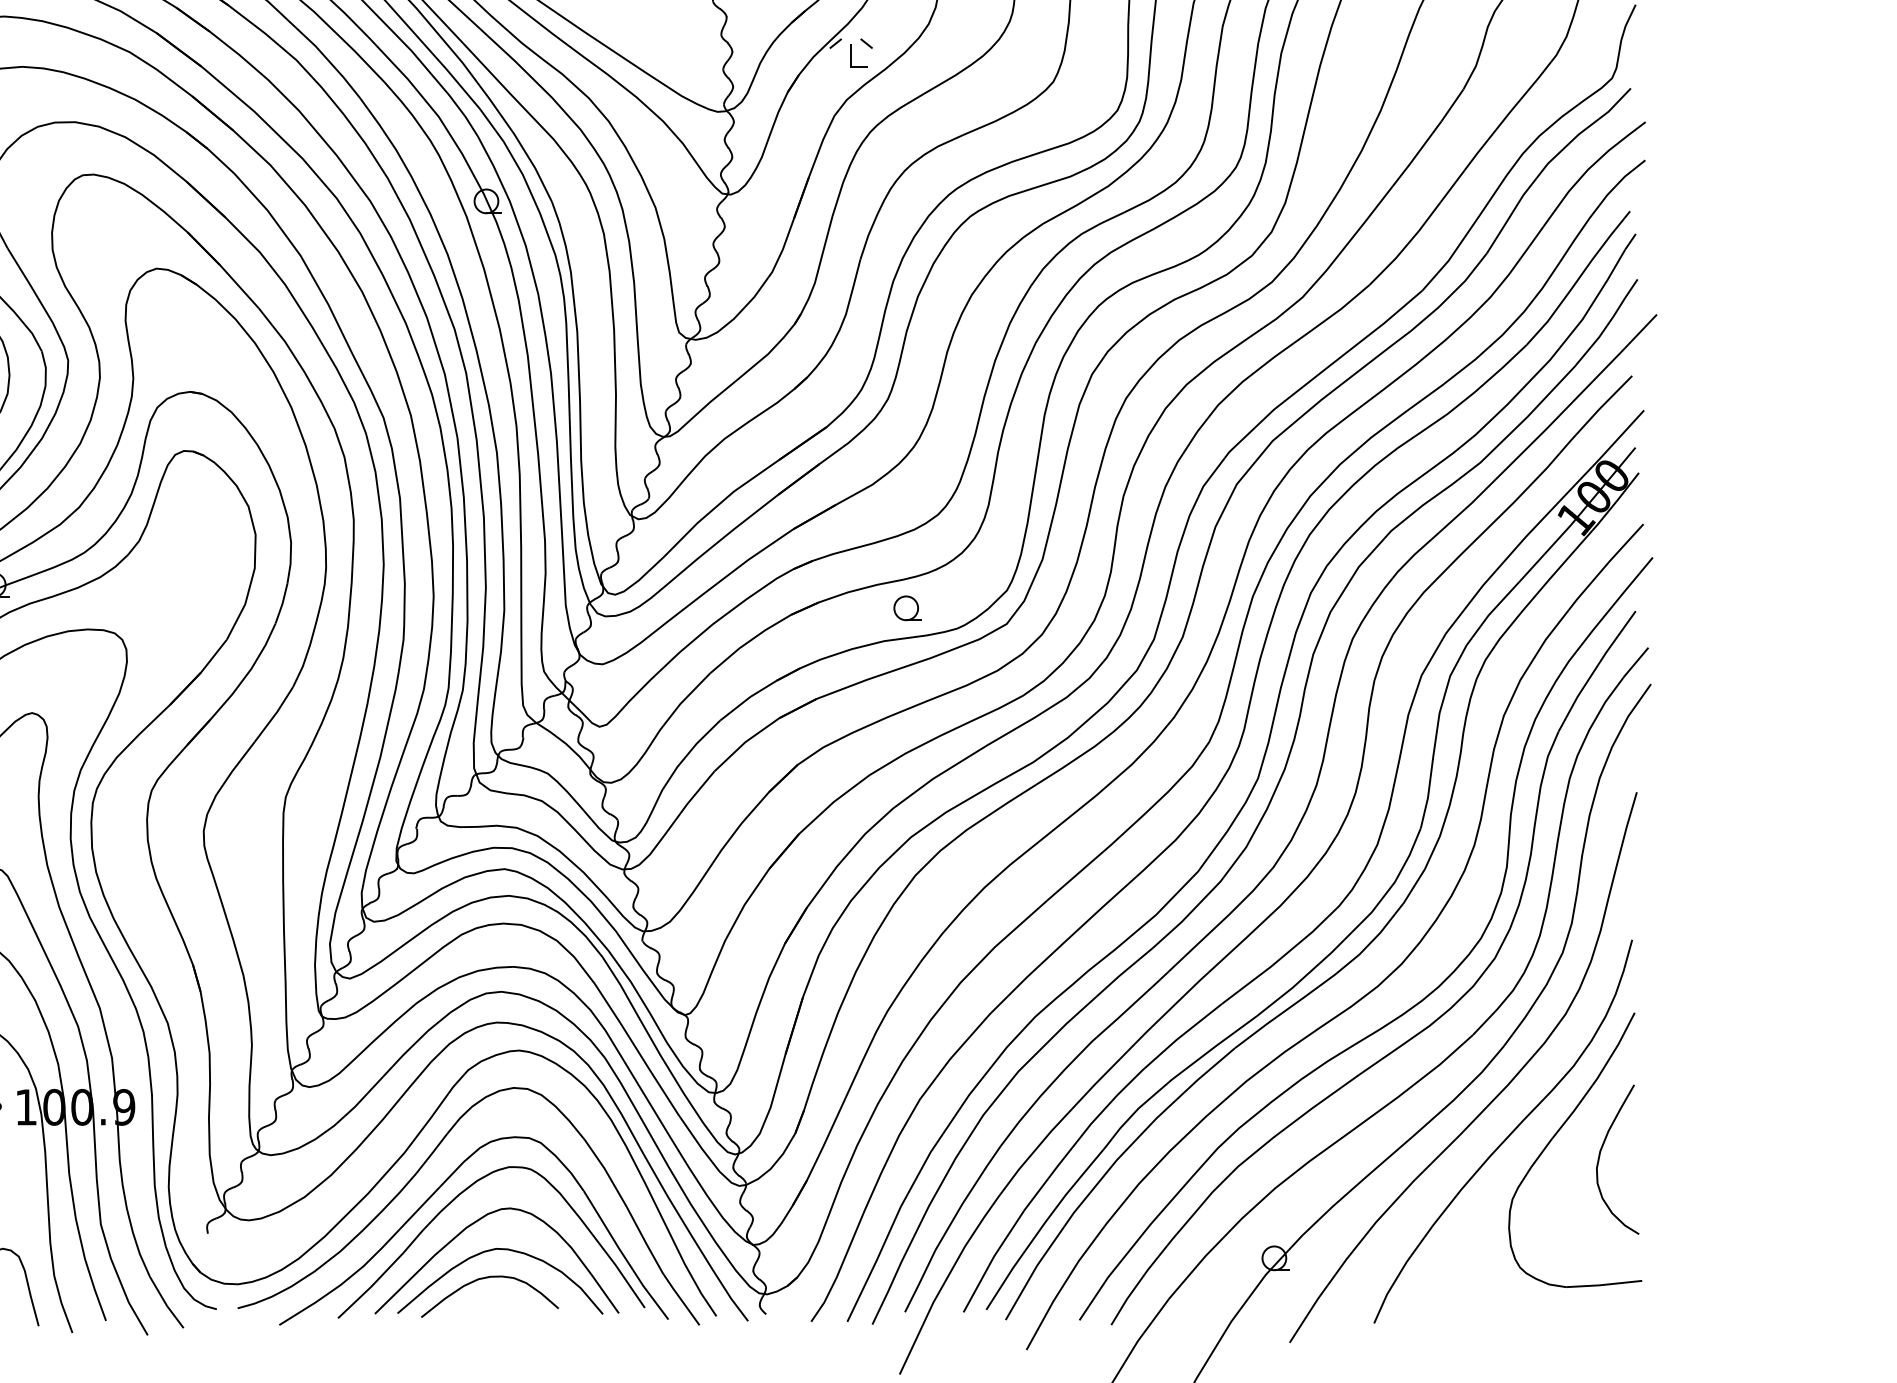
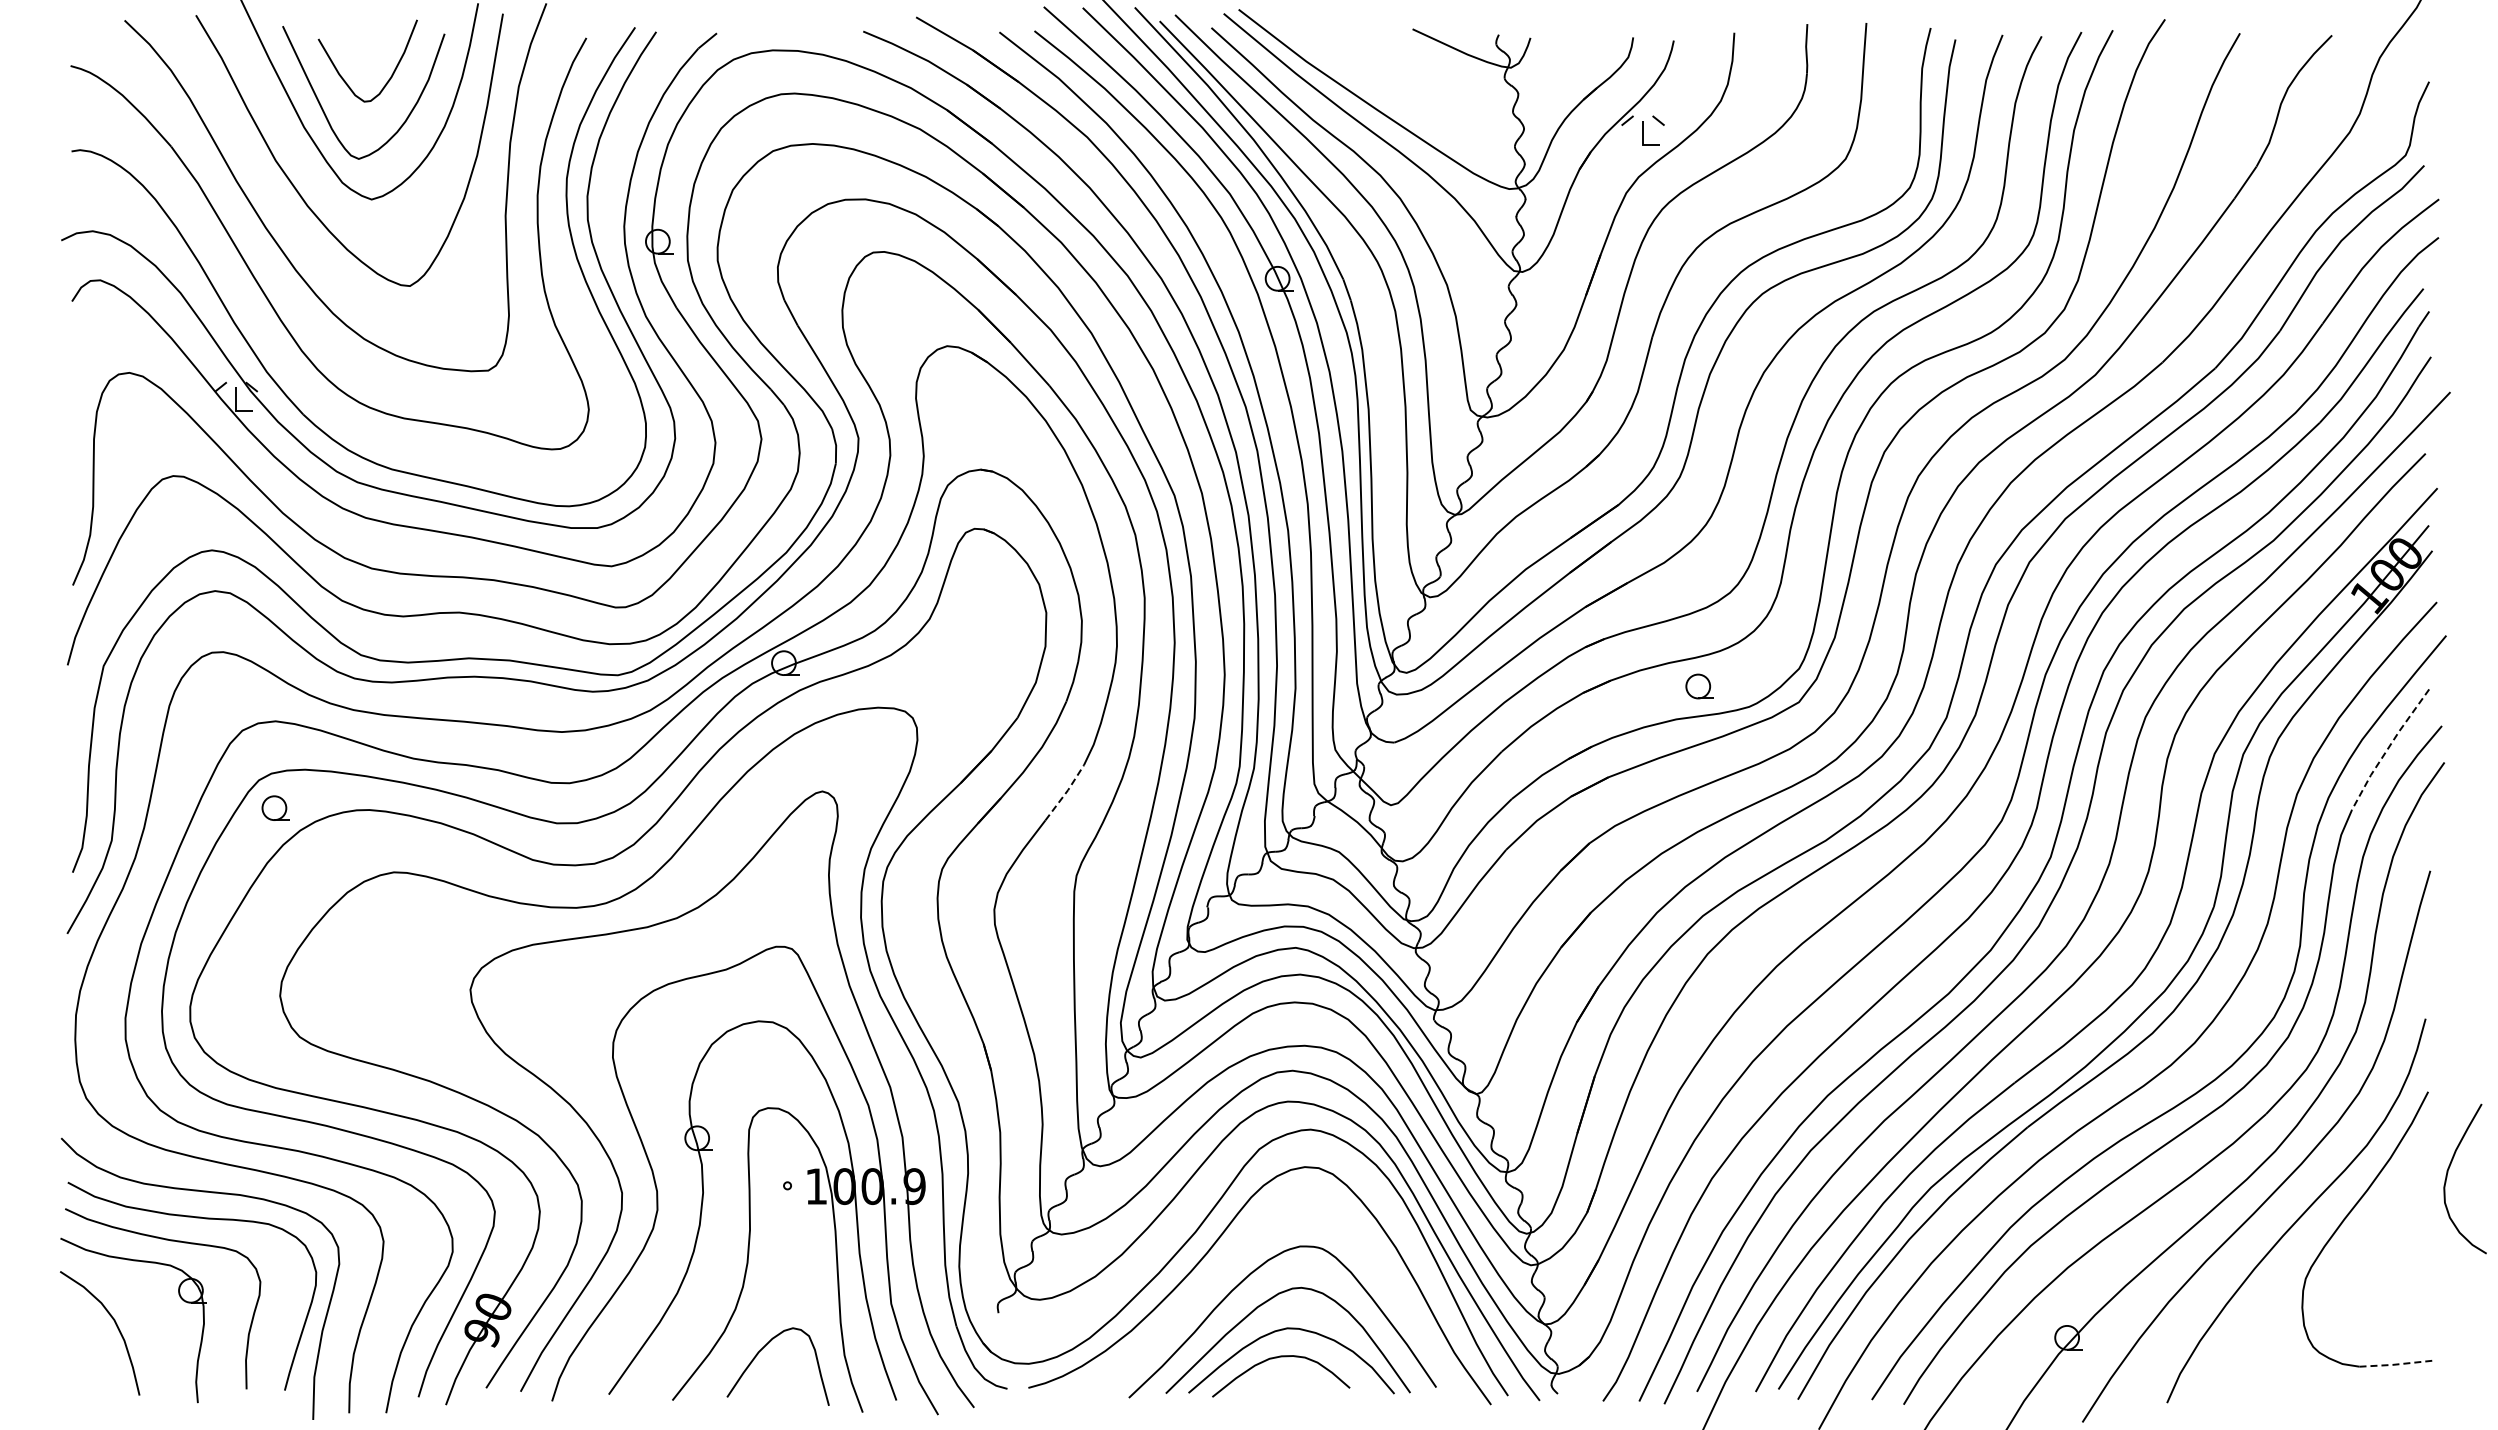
line: (1595, 670) -> (2388, 748), solid -> dashed
line: (275, 714) -> (1066, 792), solid -> dashed
curve: (1600, 1158) -> (2447, 1177), moved
part: (436, 1192) -> (1227, 1271), removed
line: (1604, 1284) -> (2397, 1364), solid -> dashed

